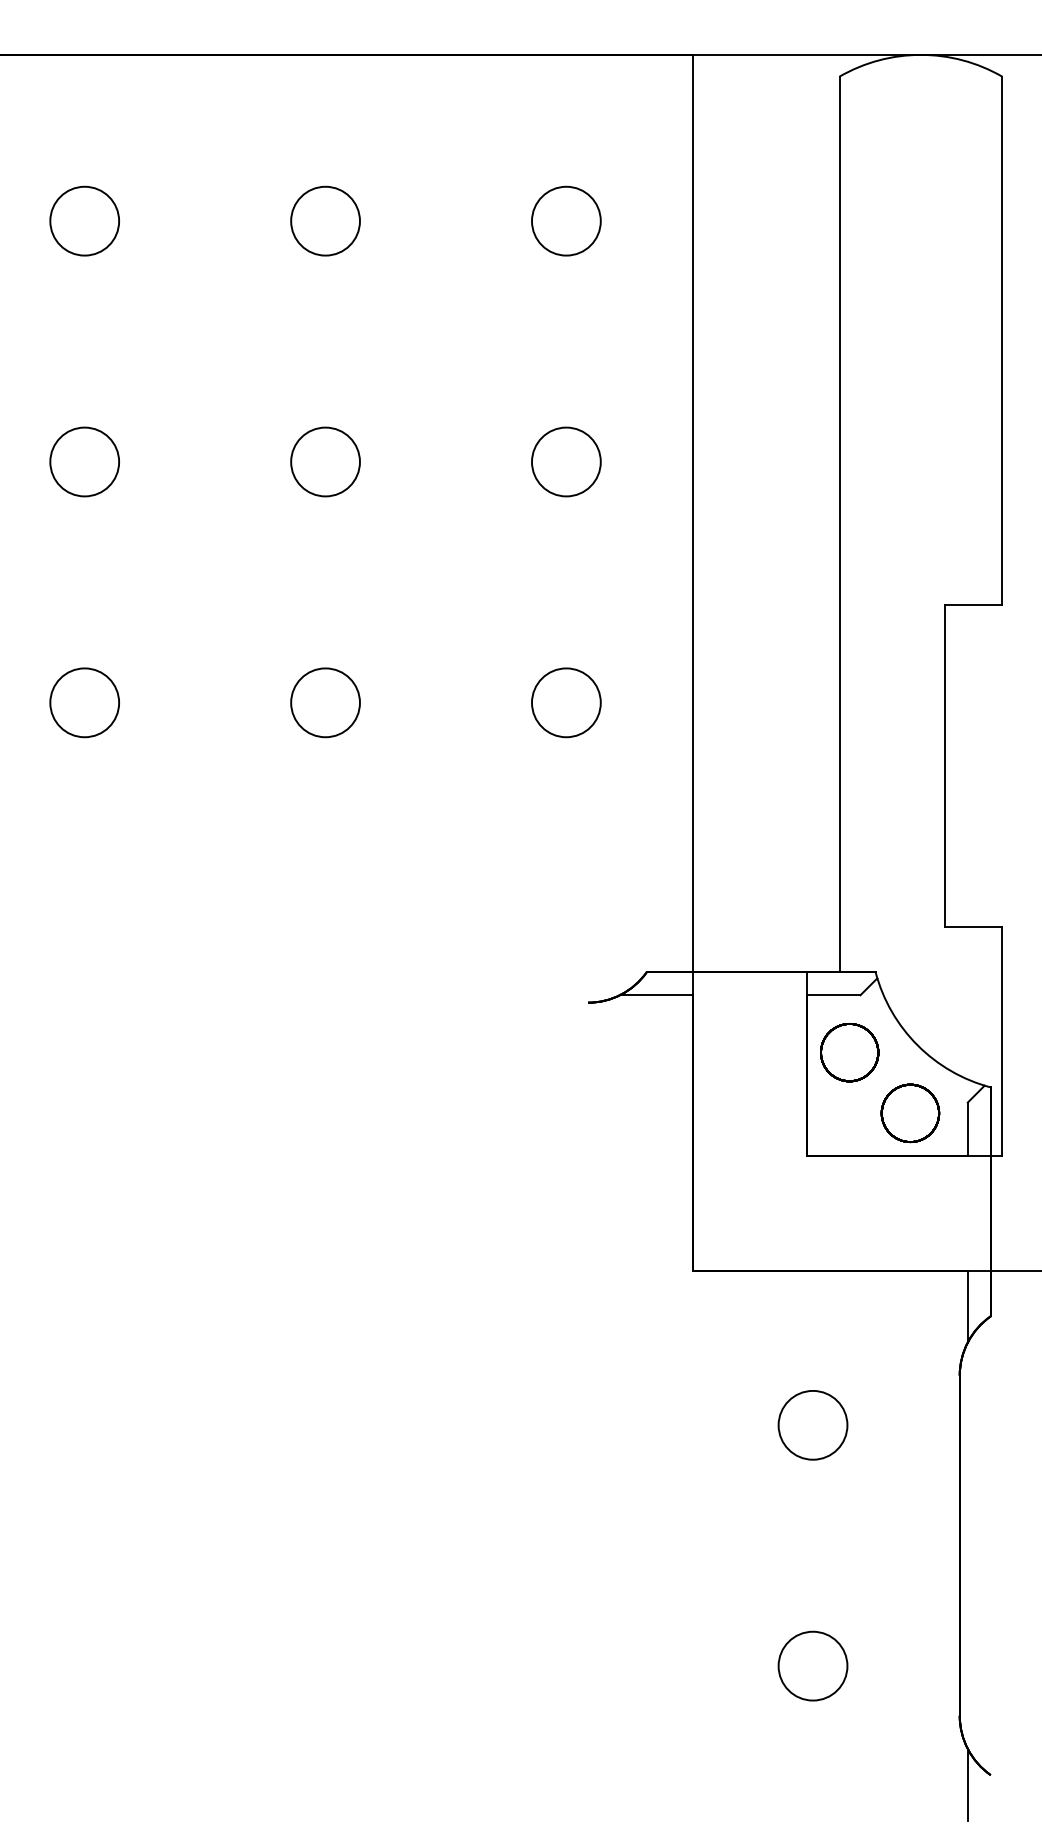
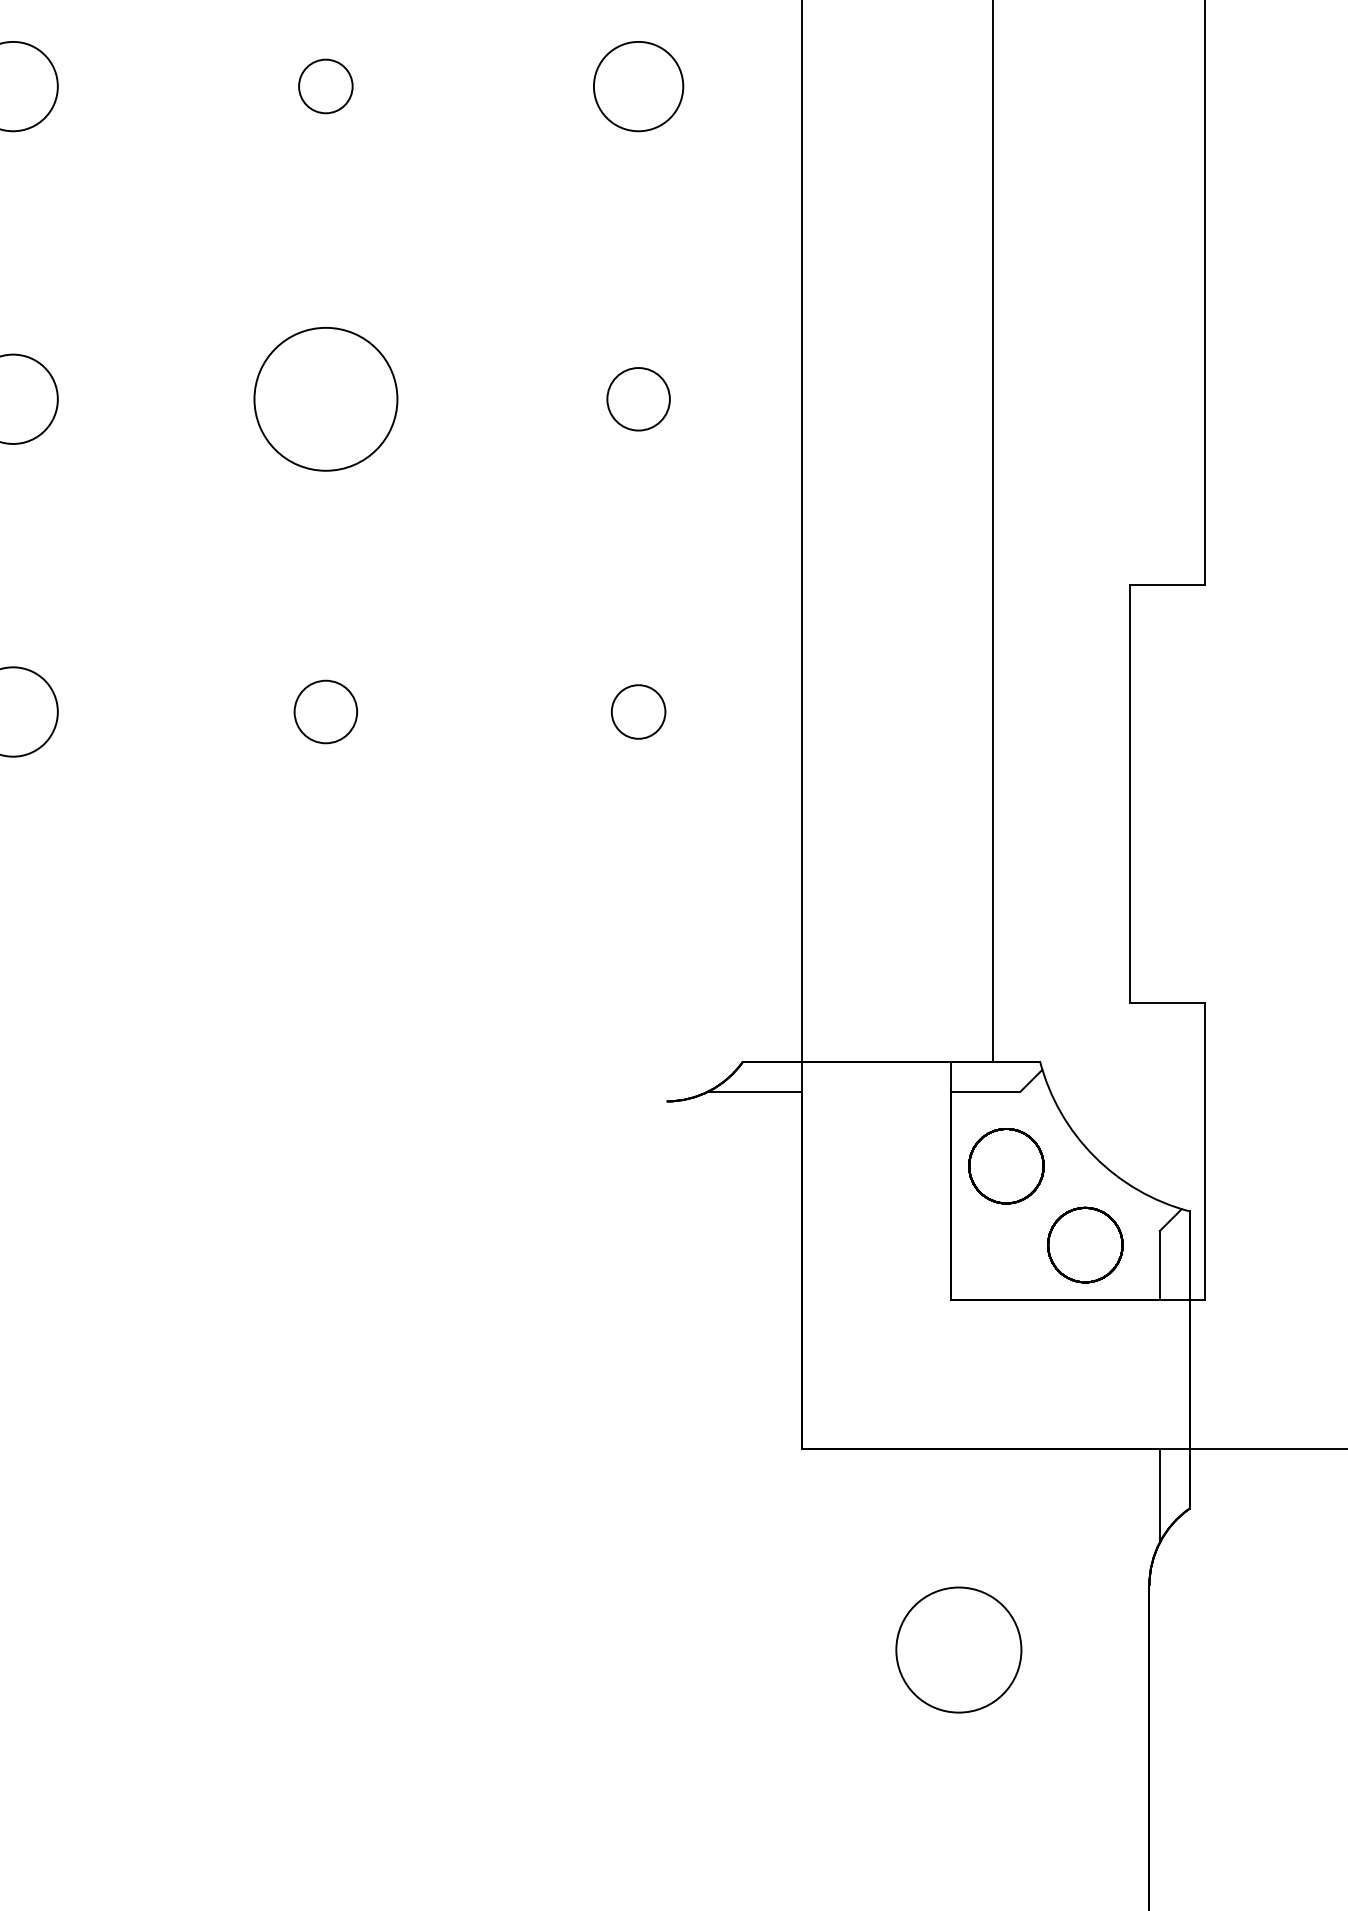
circle: (325, 220) -> (325, 85), size x0.6
circle: (325, 461) -> (325, 398), size x1.6
circle: (566, 461) -> (638, 398), size x0.7
circle: (325, 702) -> (325, 711), size x0.7
circle: (566, 702) -> (638, 711), size x0.6
circle: (812, 1425) -> (958, 1650), size x1.4

